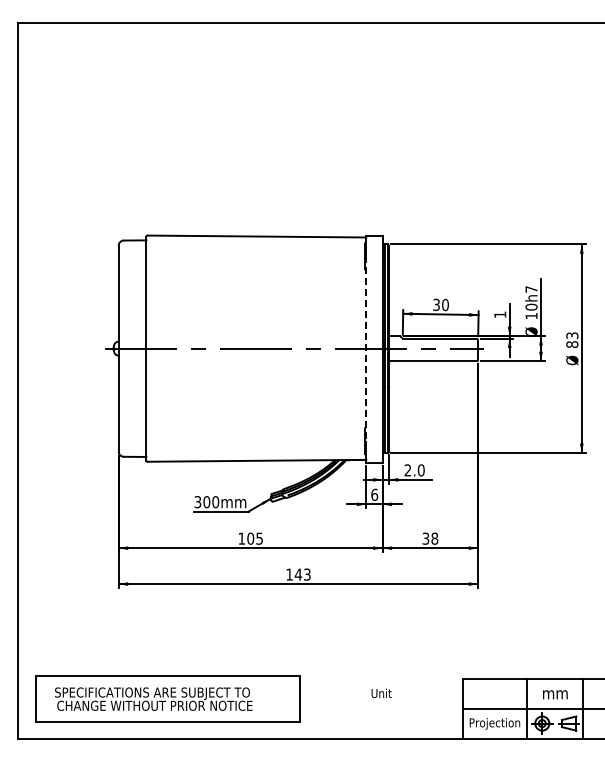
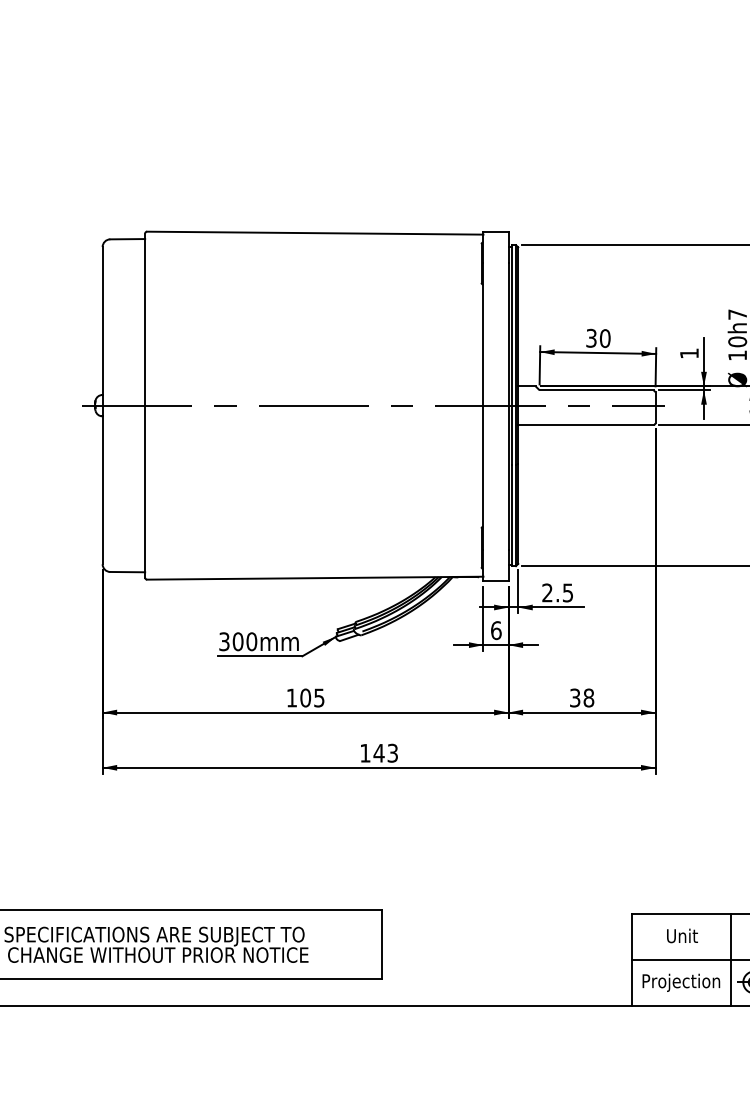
line: (366, 349) -> (483, 406), dashed -> solid
text: (420, 470) -> (566, 593), 2.0 -> 2.5
text: (381, 693) -> (682, 936), moved

